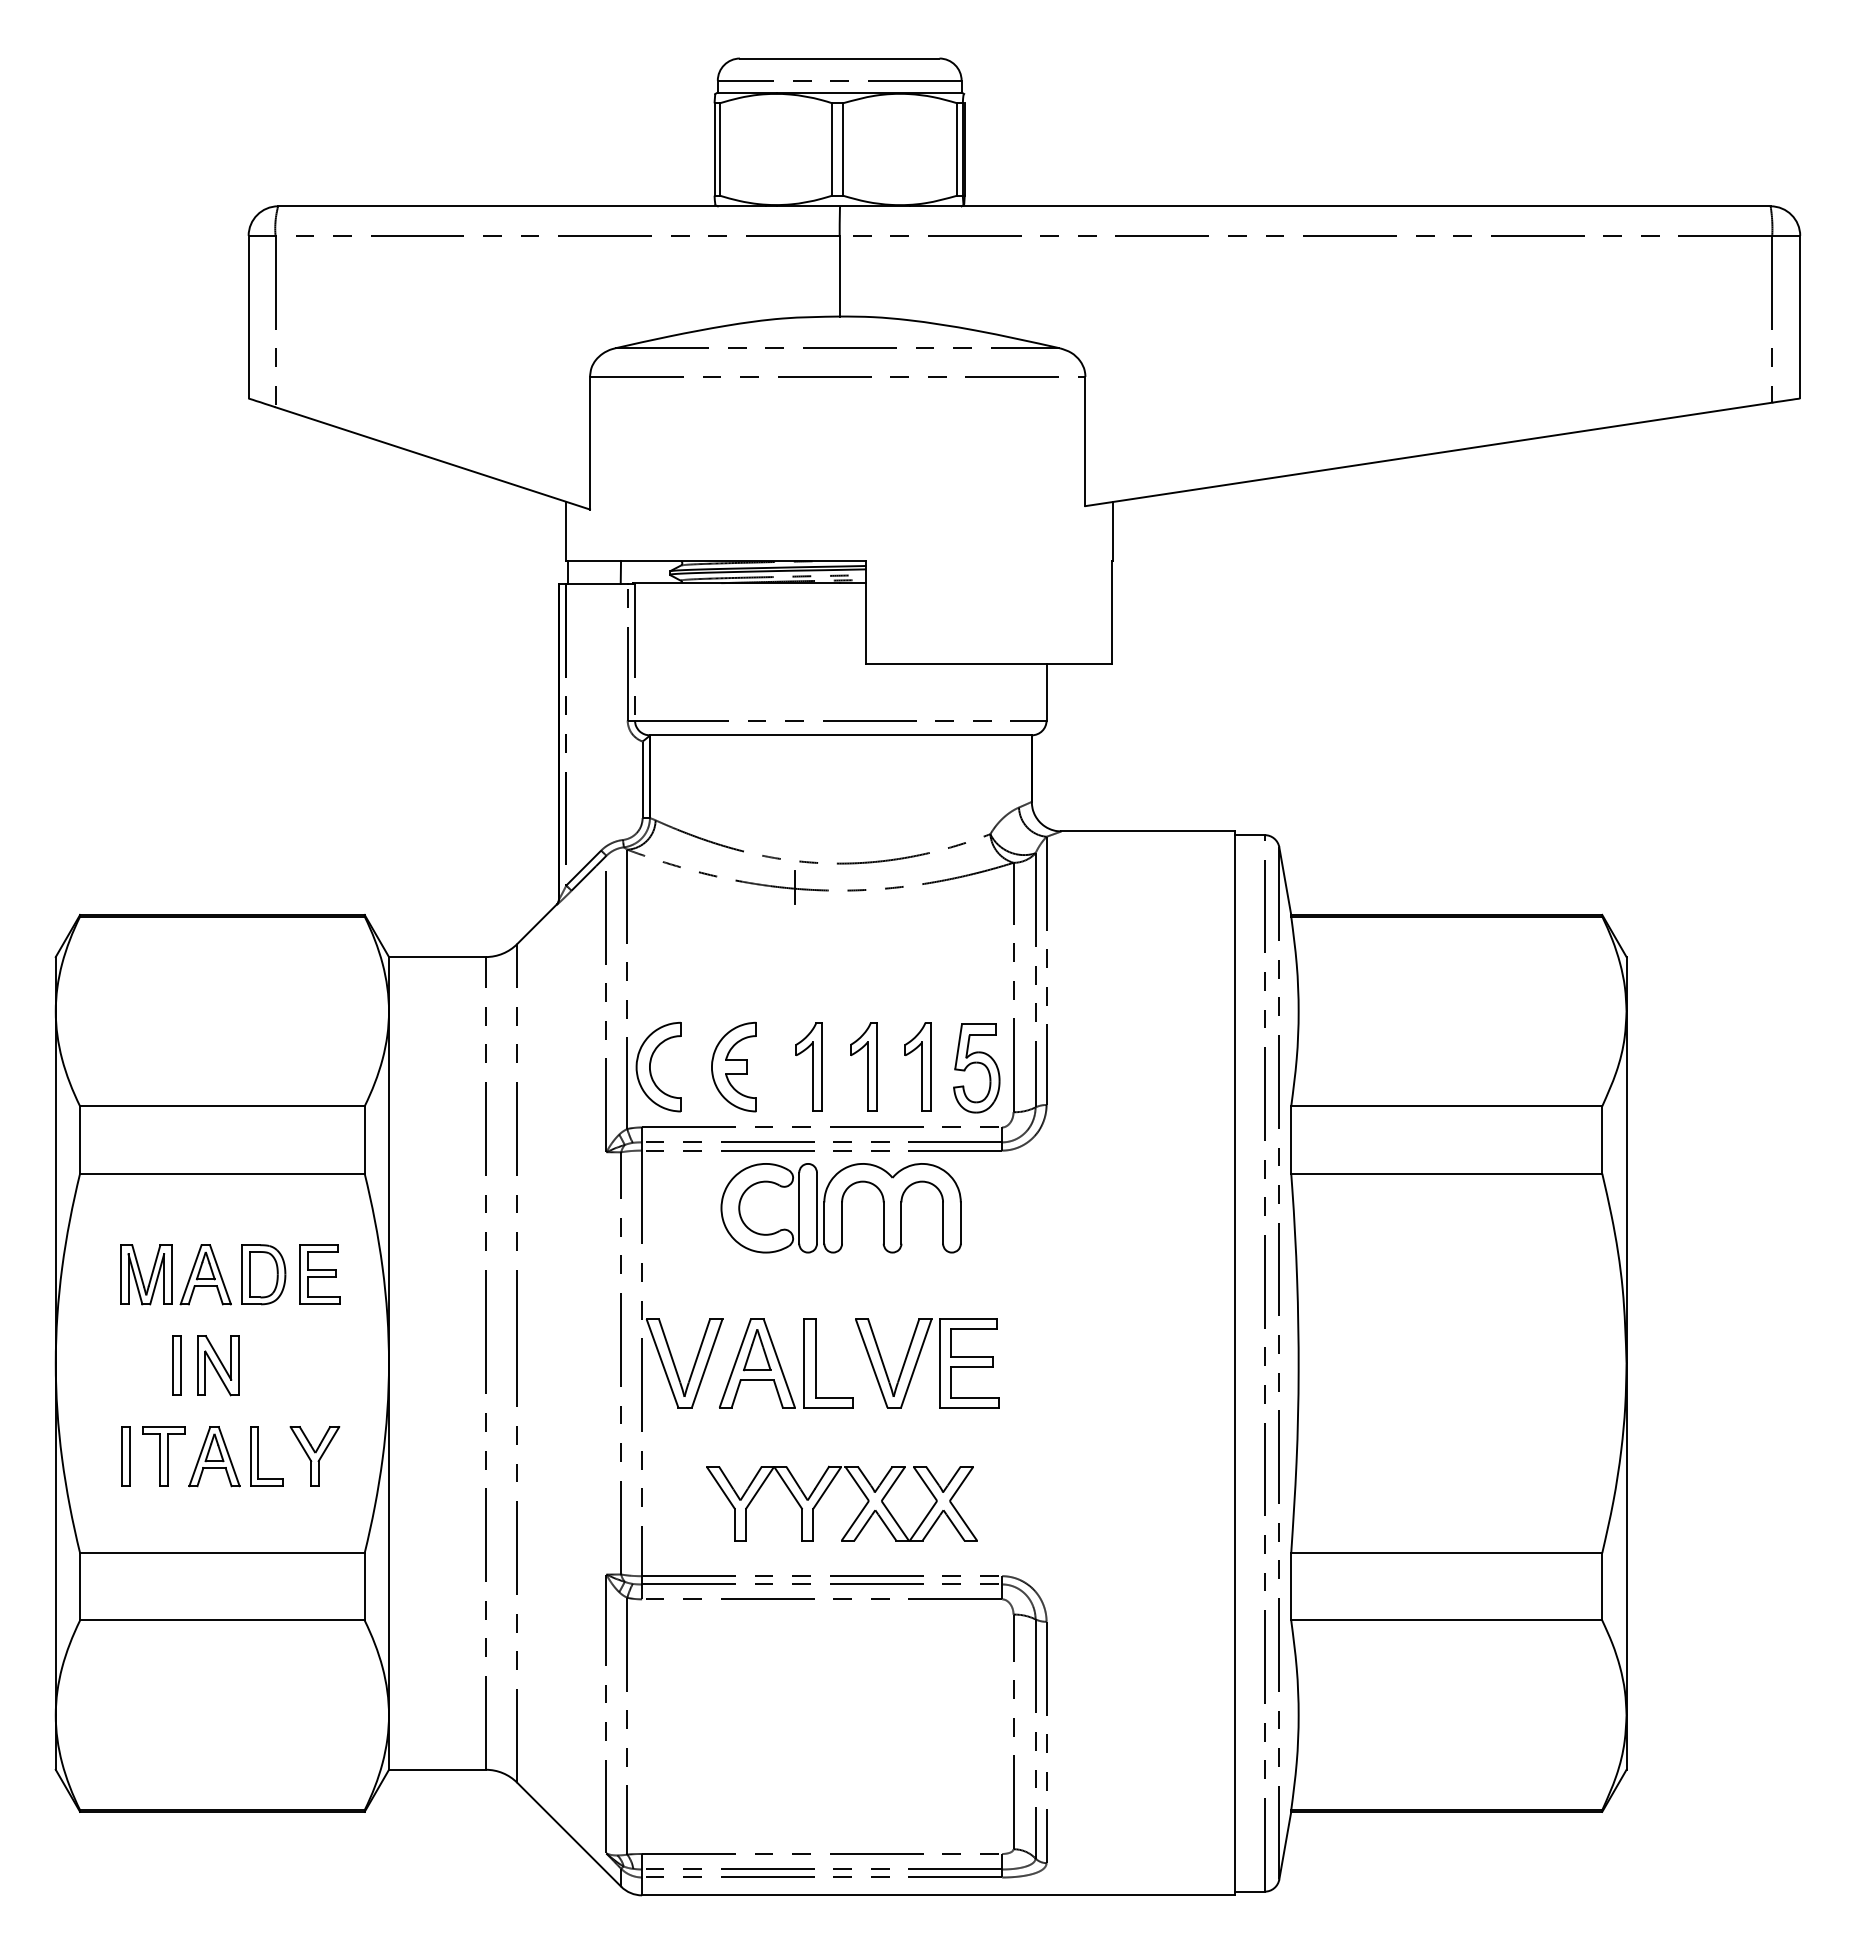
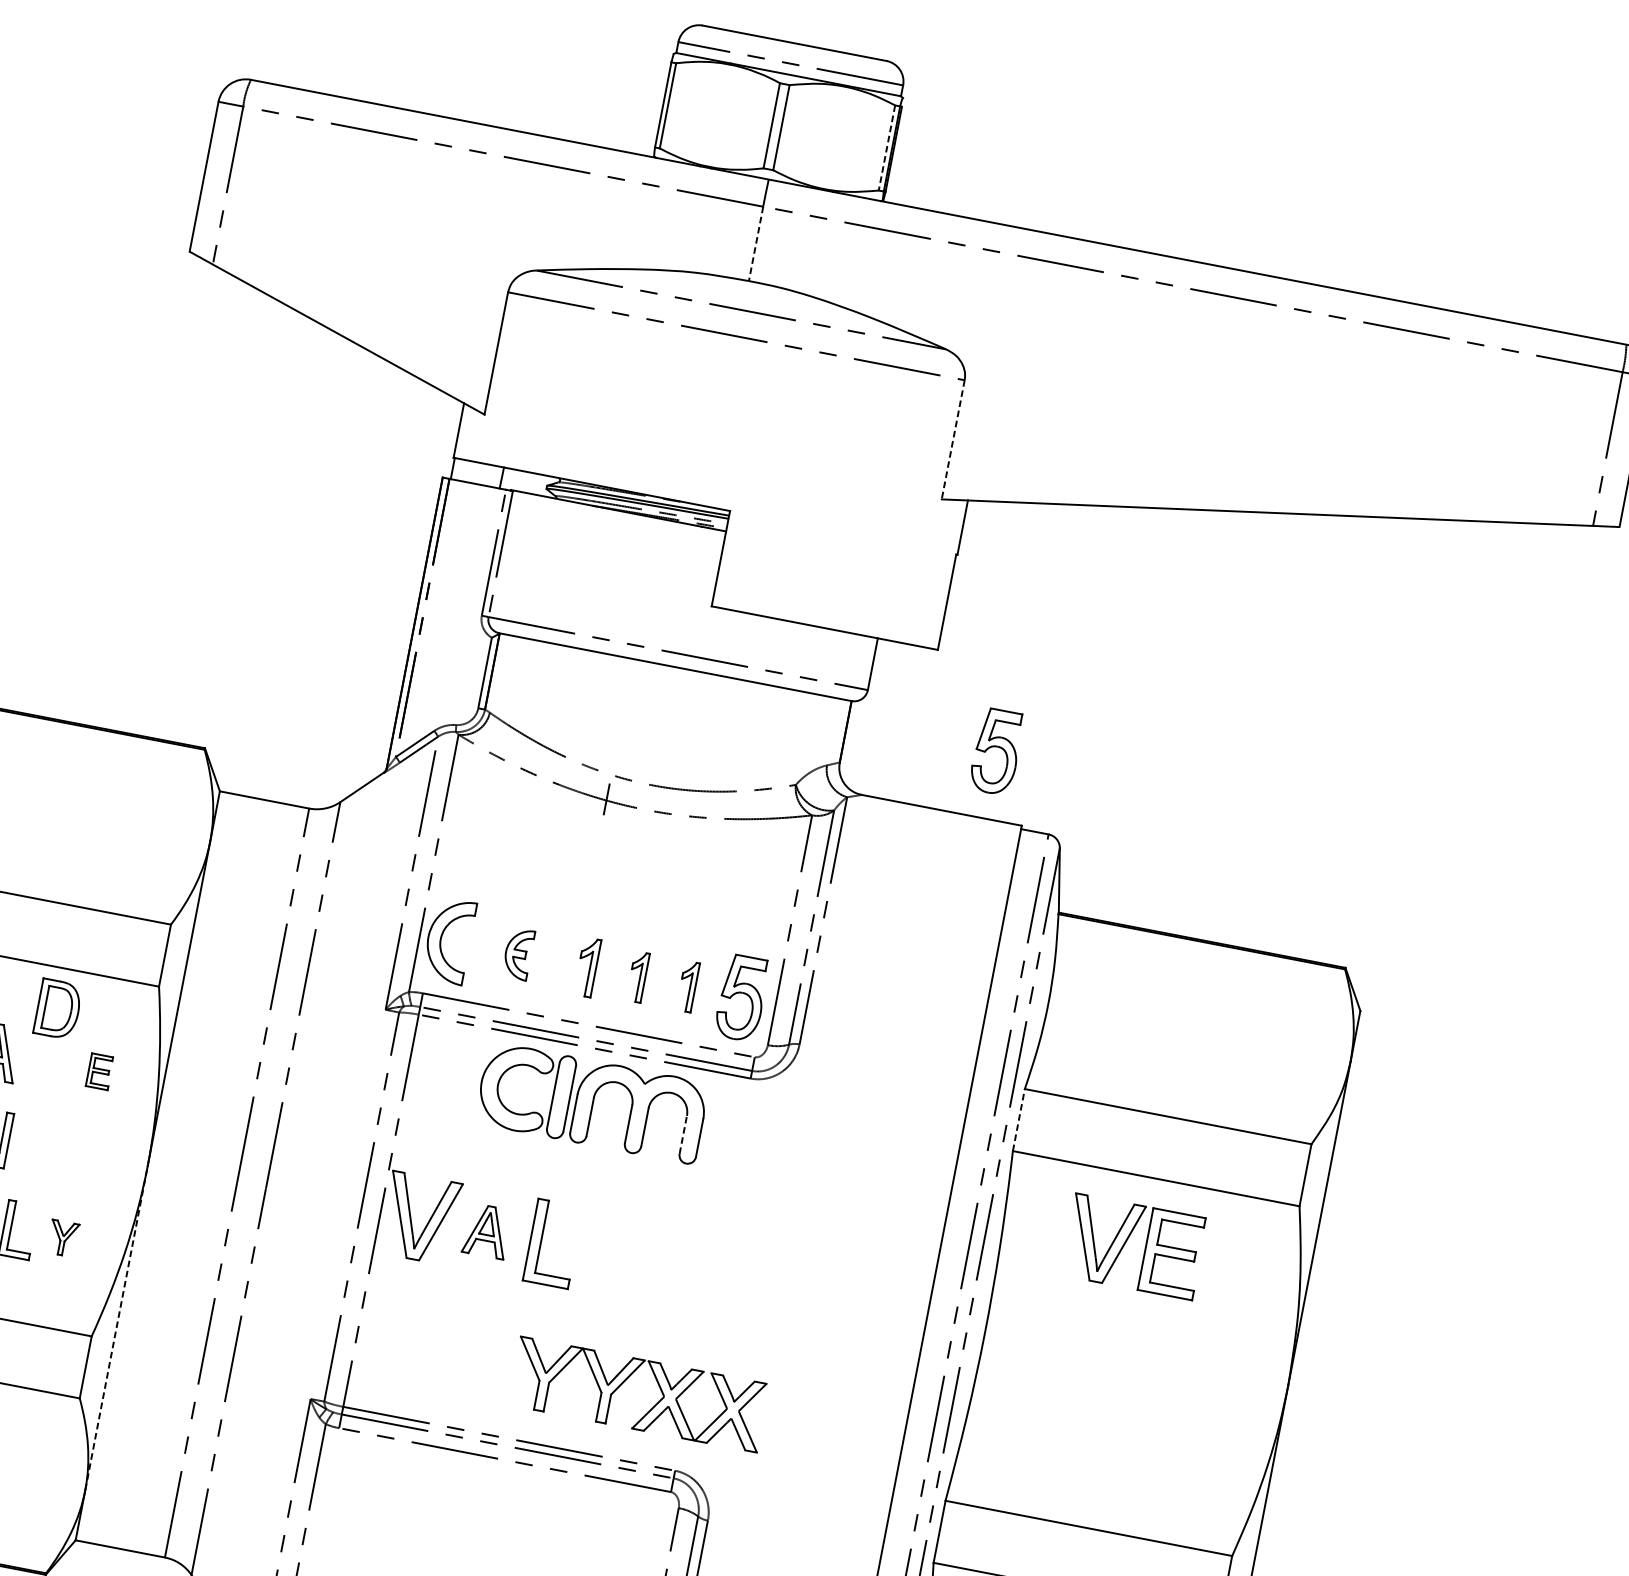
line: (957, 150) -> (886, 148), solid -> dashed
line: (839, 276) -> (755, 244), solid -> dashed
line: (1085, 441) -> (953, 439), solid -> dashed
part: (1193, 759) -> (996, 752), added
part: (733, 1066) -> (517, 953), size x0.6
part: (808, 1066) -> (587, 966), size x0.7
part: (863, 1066) -> (637, 976), size x0.6
part: (917, 1066) -> (687, 986), size x0.6
line: (1291, 1140) -> (1019, 1120), solid -> dashed
line: (943, 1223) -> (683, 1135), solid -> dashed
part: (263, 1274) -> (58, 1009), moved
part: (319, 1274) -> (99, 1071), size x0.6
part: (918, 1360) -> (1126, 1242), moved
part: (757, 1363) -> (487, 1231), size x0.6
part: (314, 1456) -> (62, 1238), size x0.6
part: (825, 1492) -> (625, 1381), moved
line: (389, 1539) -> (116, 1328), solid -> dashed

